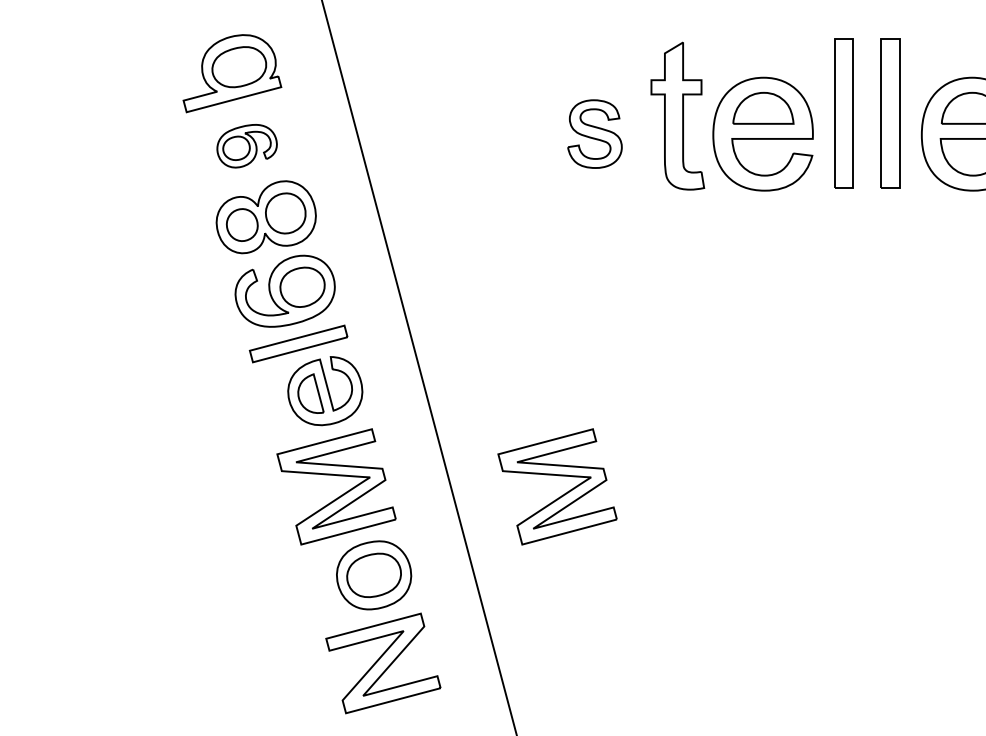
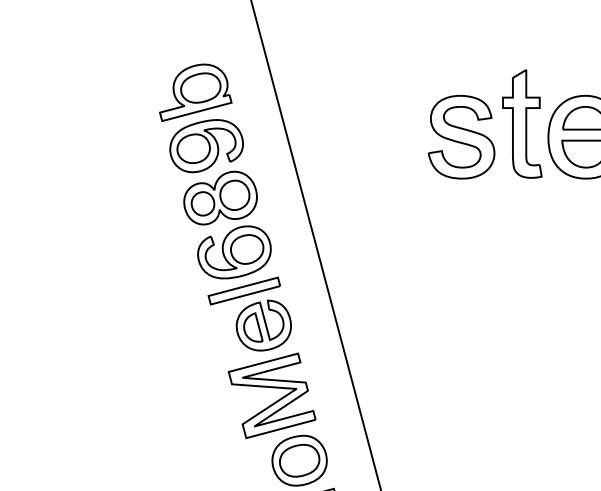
part: (594, 133) -> (461, 136), size x1.67
part: (246, 145) -> (206, 145), size x1.67
part: (562, 494) -> (437, 401), removed

